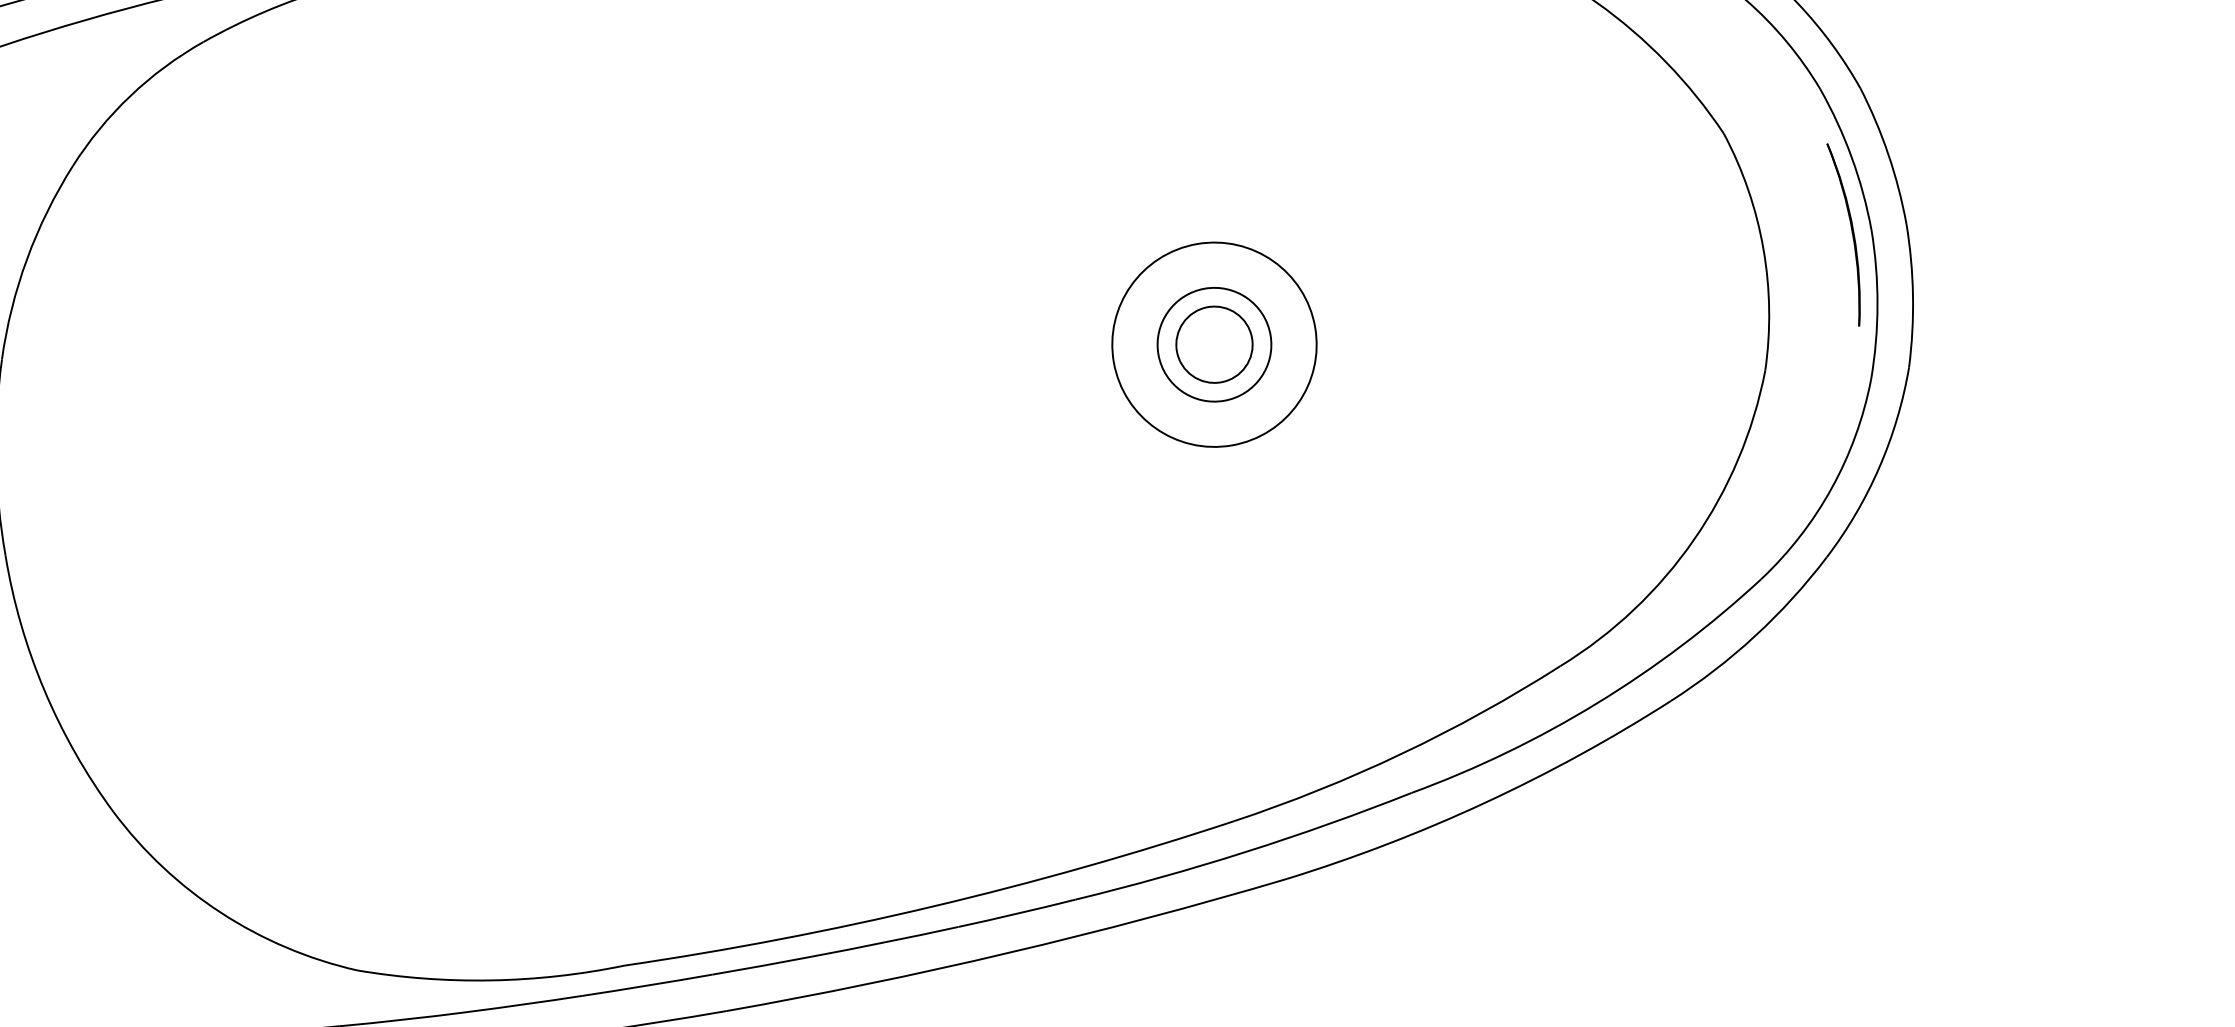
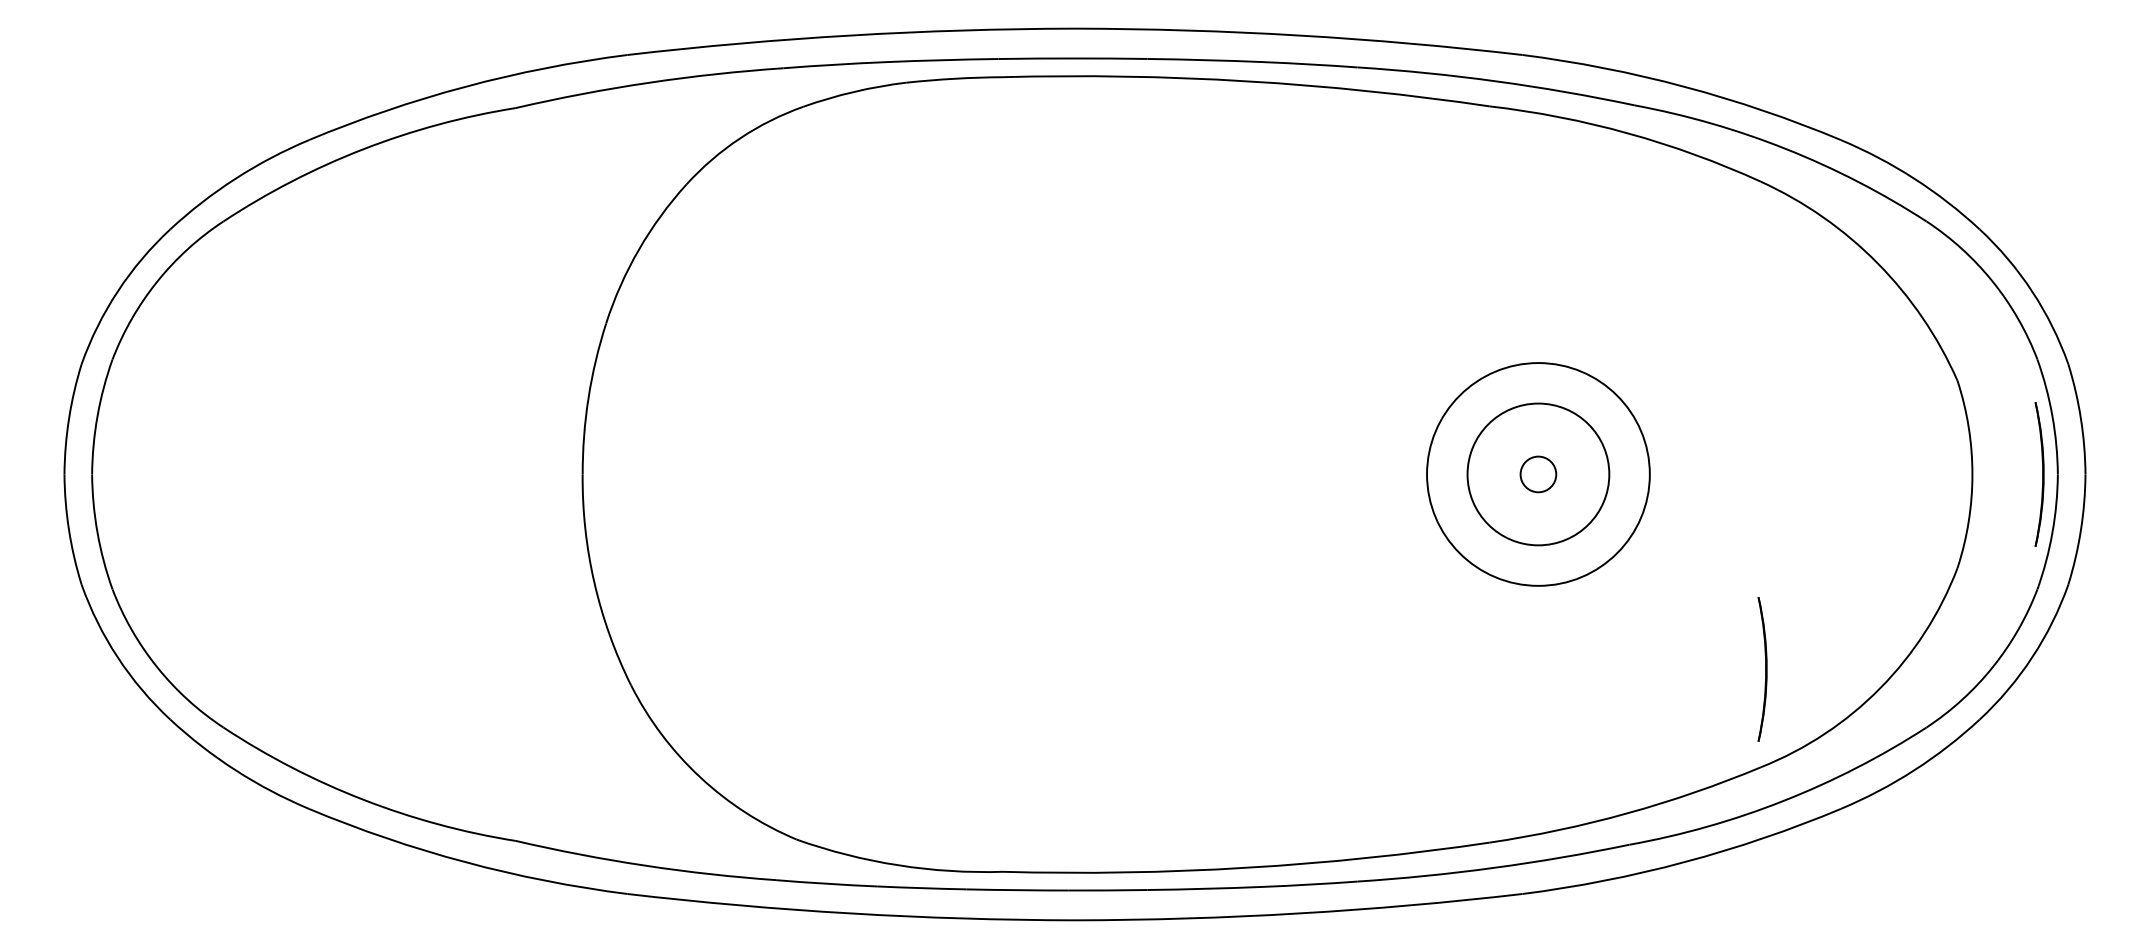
circle: (1214, 344) -> (1538, 474), size x0.6
circle: (1214, 344) -> (1538, 474), size x1.4
circle: (1214, 344) -> (1538, 474), size x1.6
part: (1540, 541) -> (1762, 669), added

